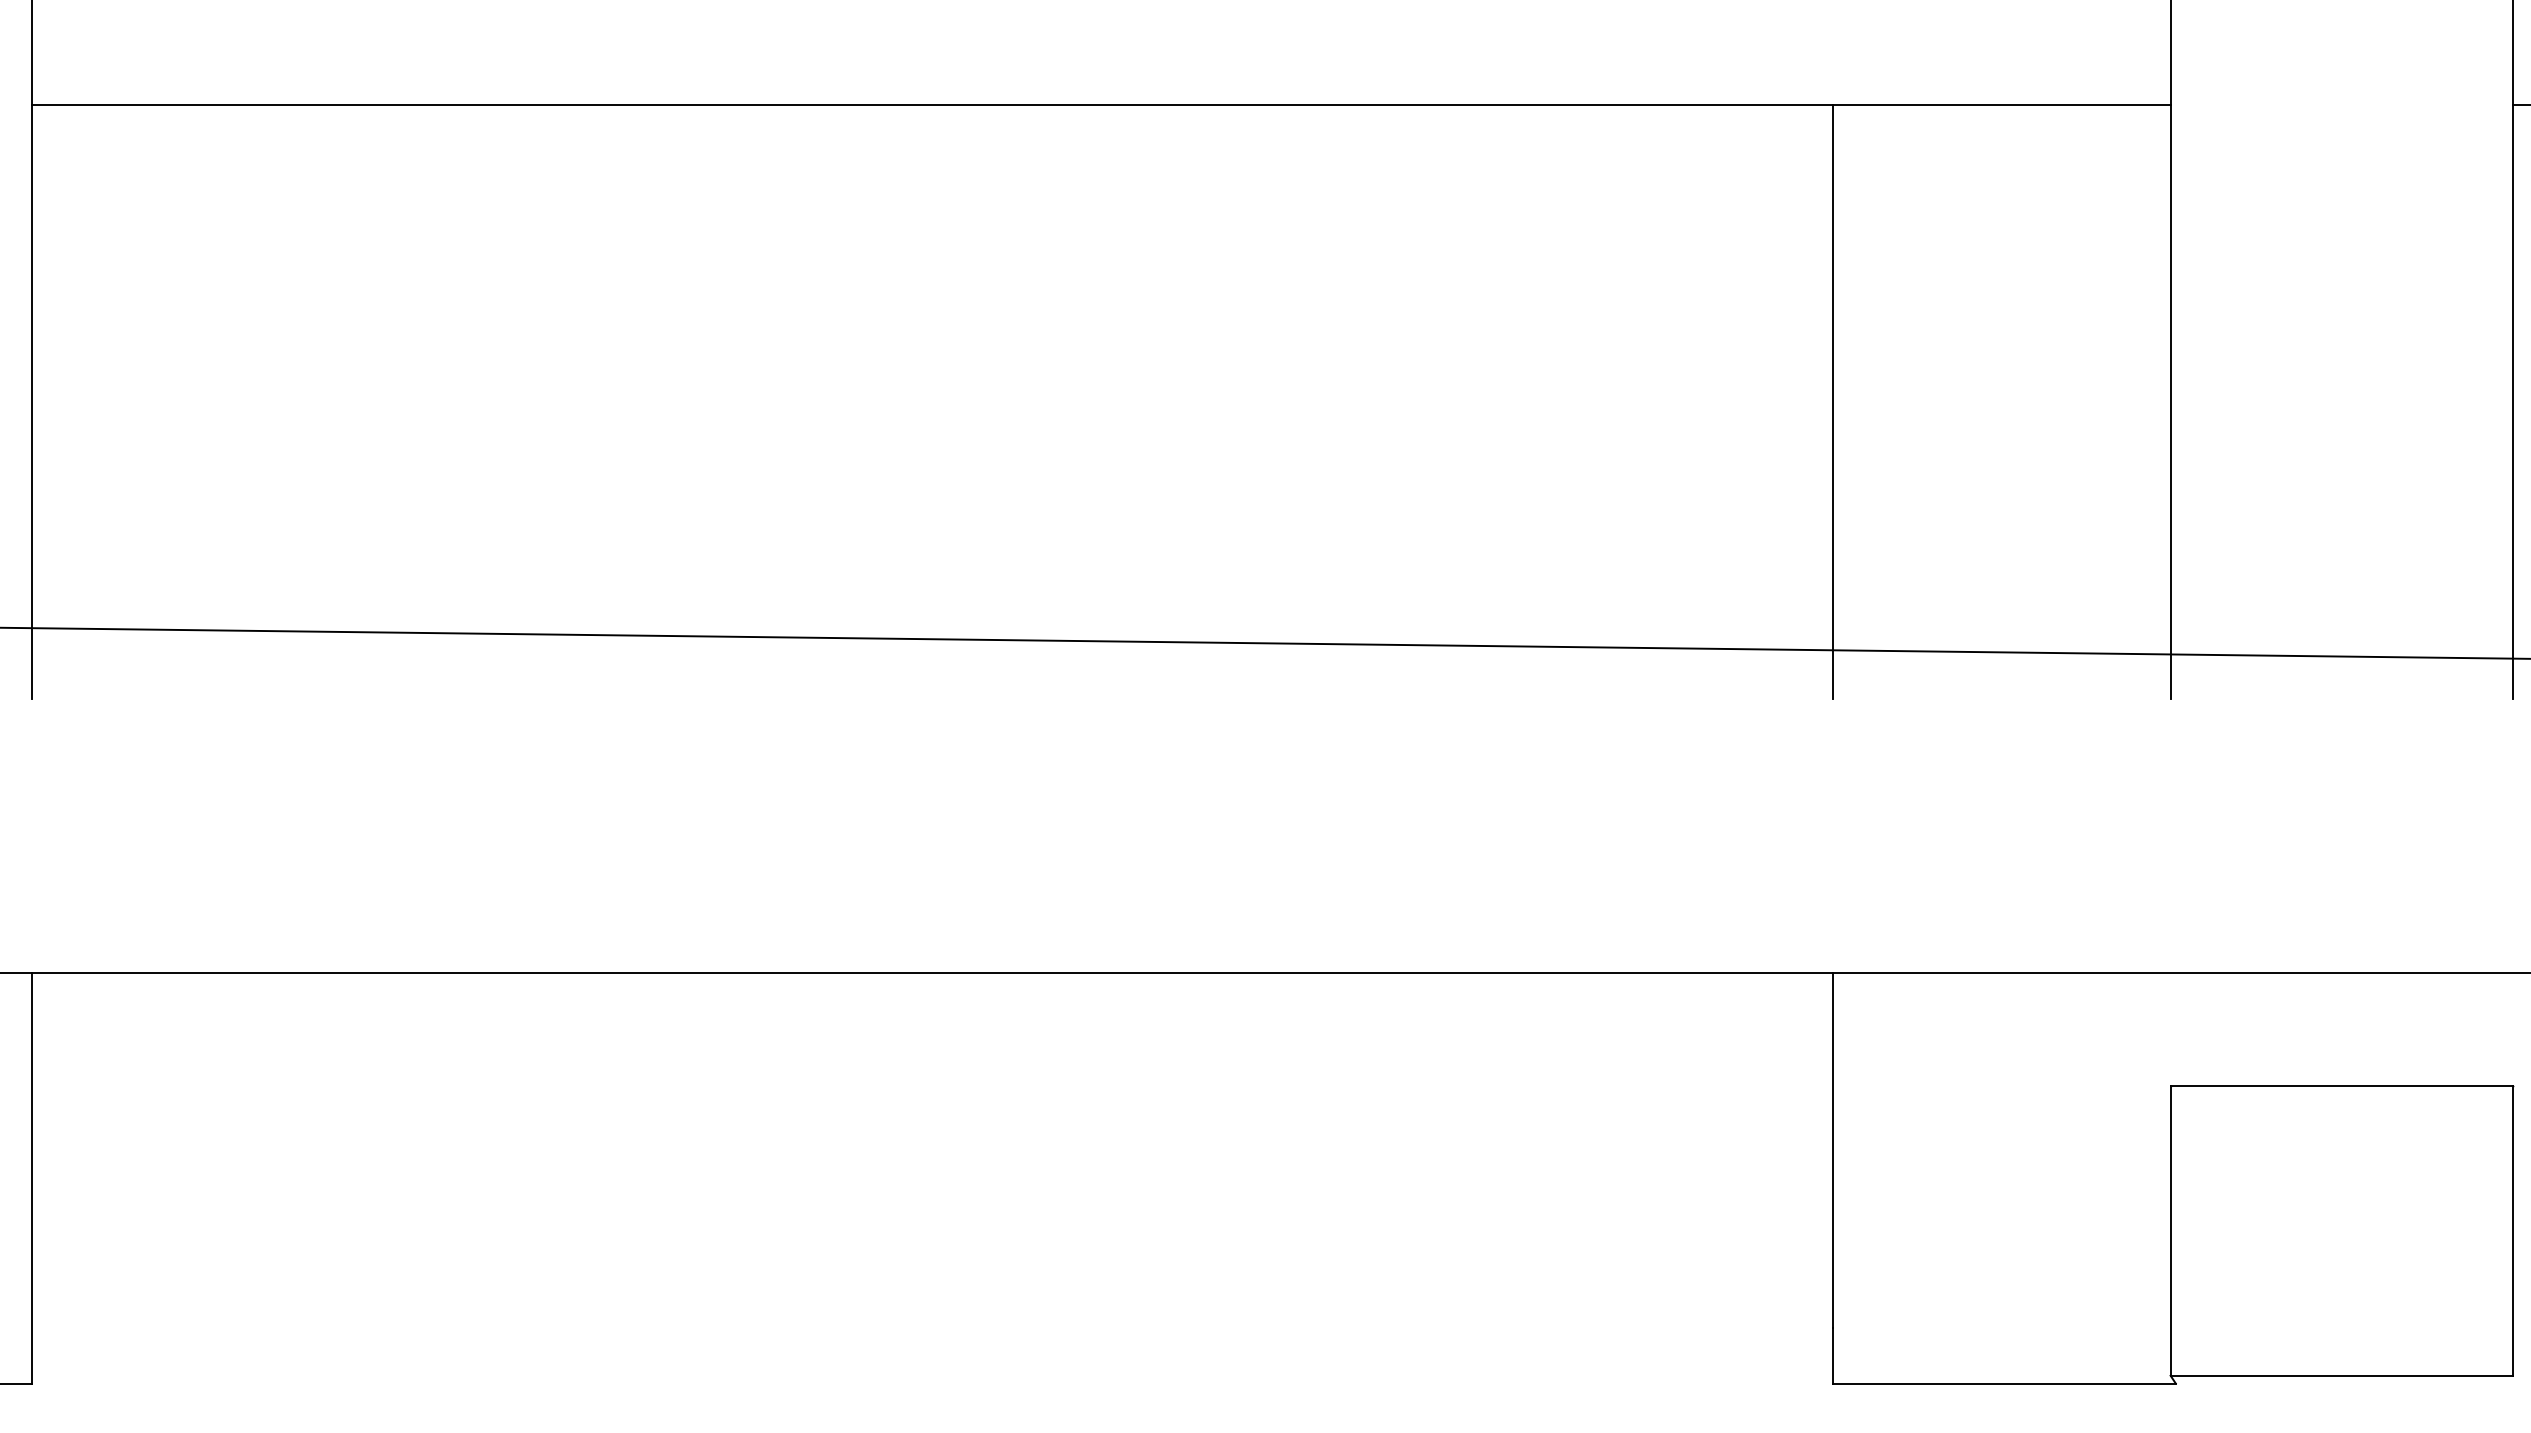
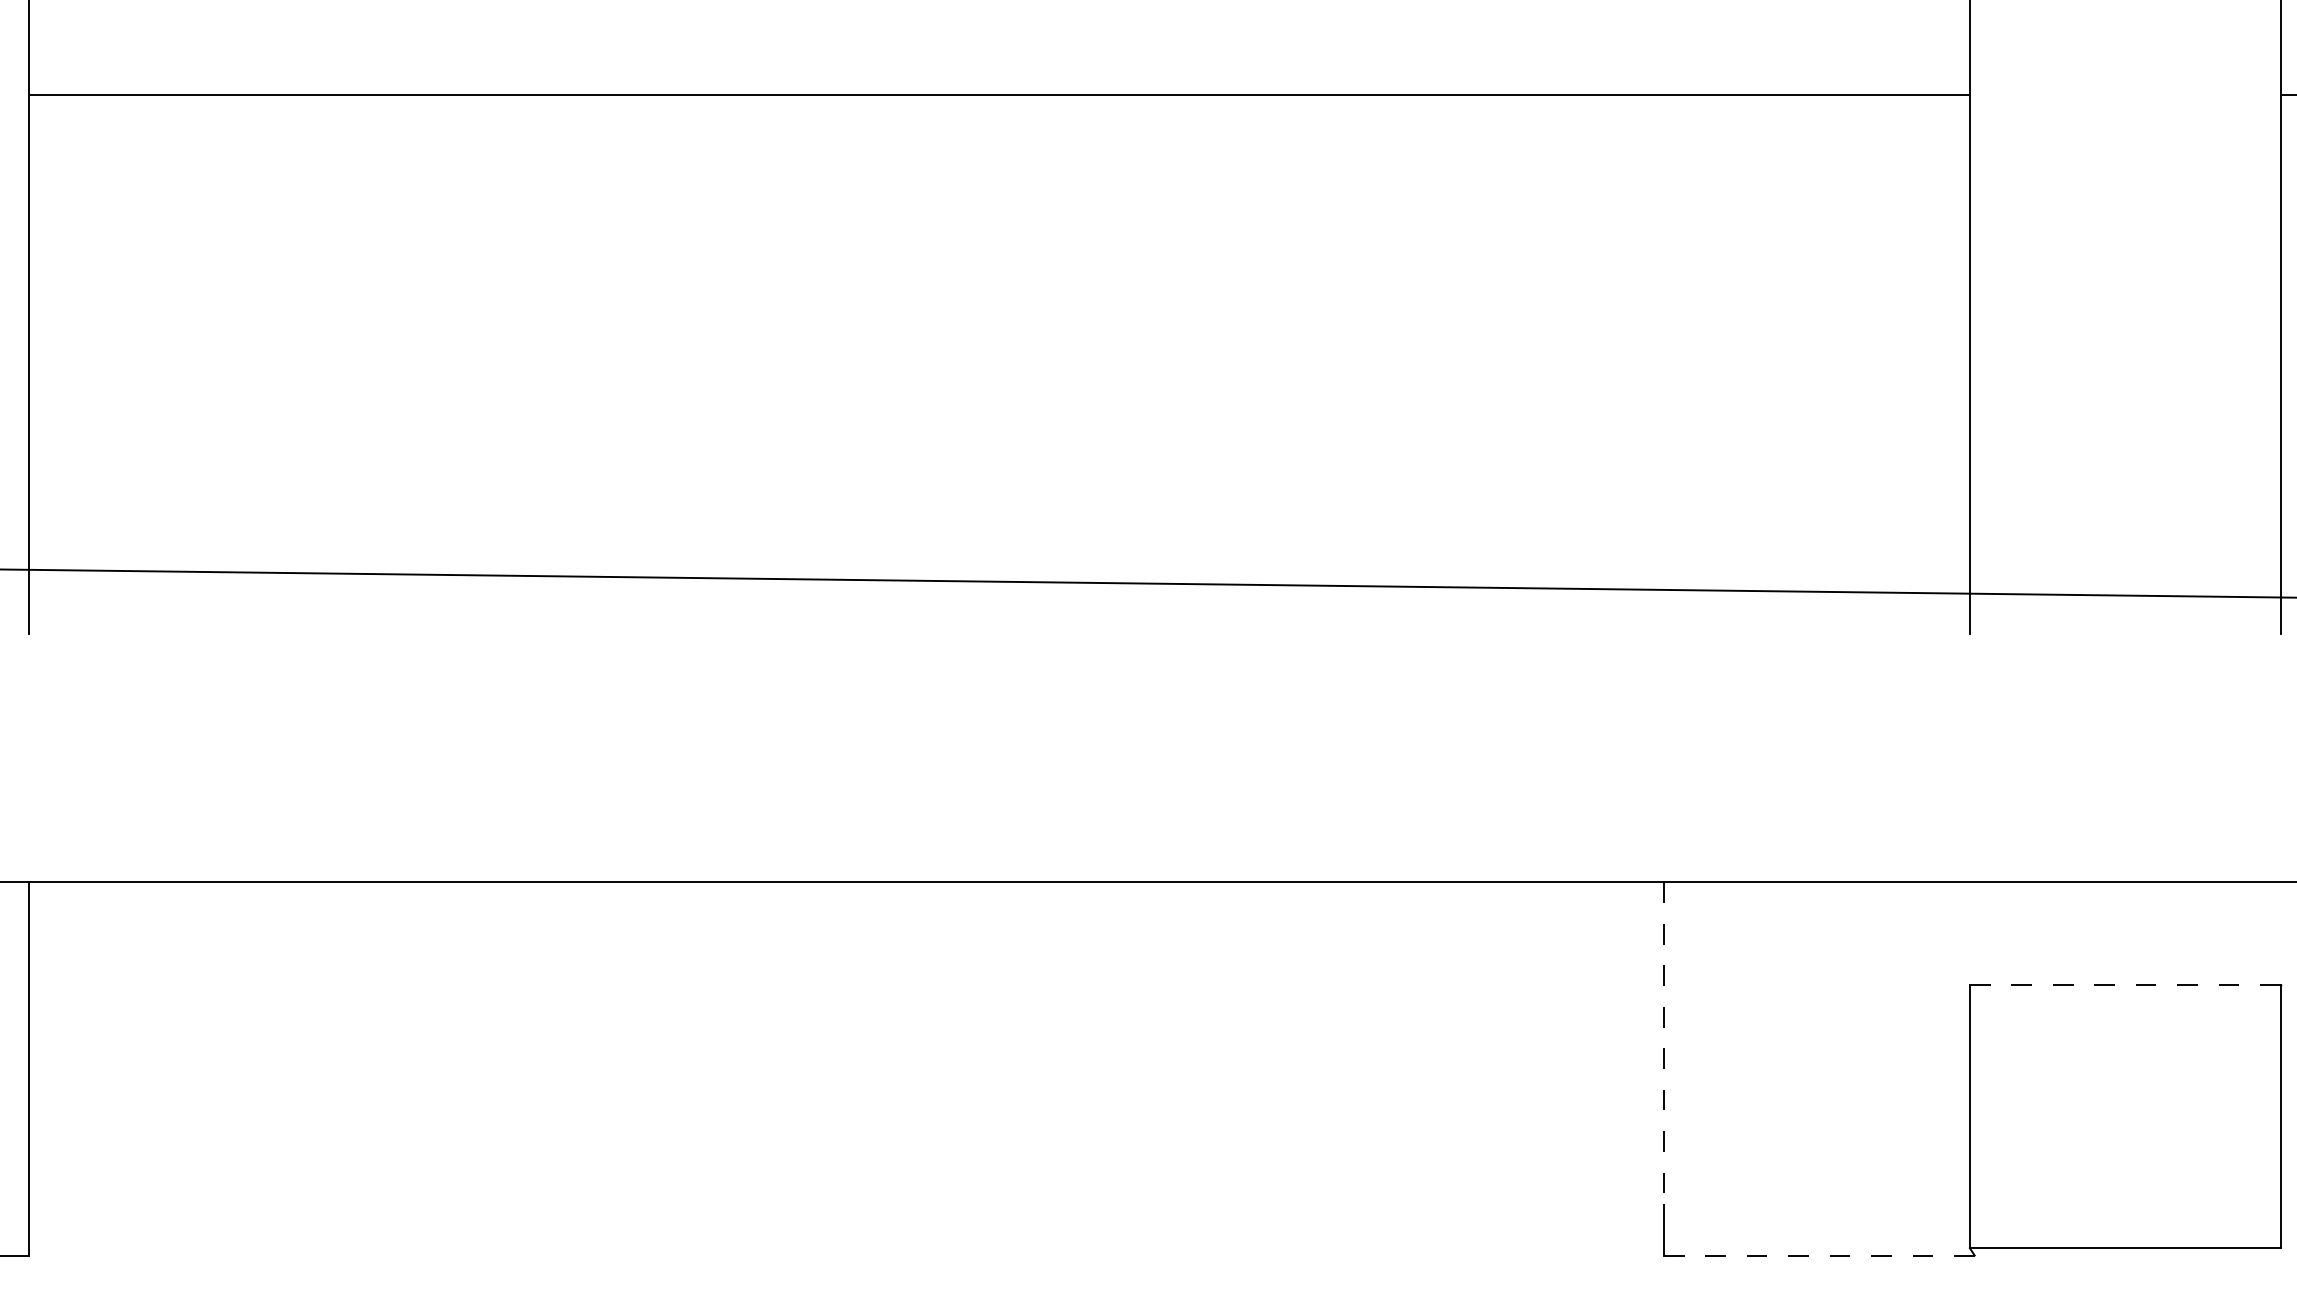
line: (1833, 401) -> (1663, 364), removed
line: (2342, 1085) -> (2125, 984), solid -> dashed
line: (1833, 1150) -> (1663, 1043), solid -> dashed
line: (2005, 1383) -> (1820, 1255), solid -> dashed

